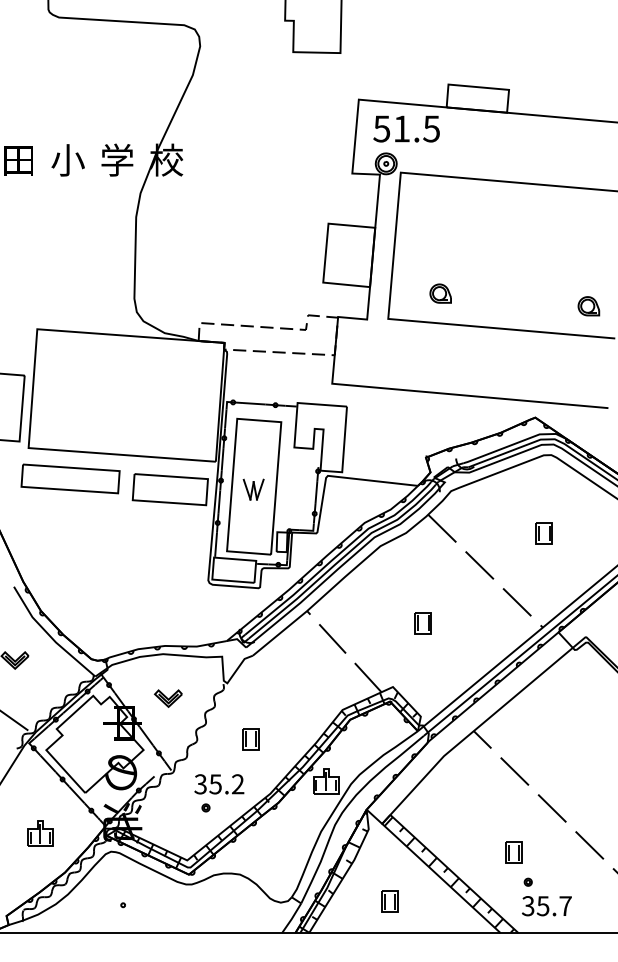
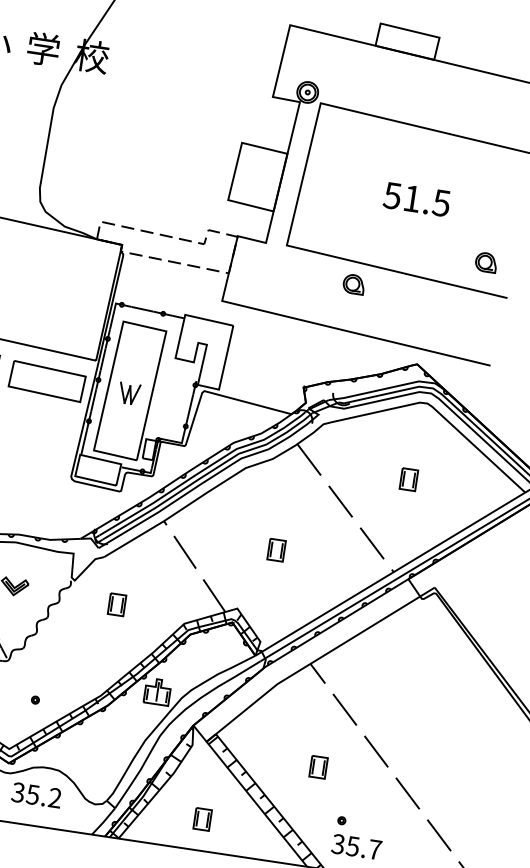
text: (406, 128) -> (416, 199), moved
part: (440, 293) -> (353, 284), moved
part: (250, 739) -> (116, 605), moved
text: (219, 784) -> (36, 795), moved
part: (513, 852) -> (317, 767), moved

